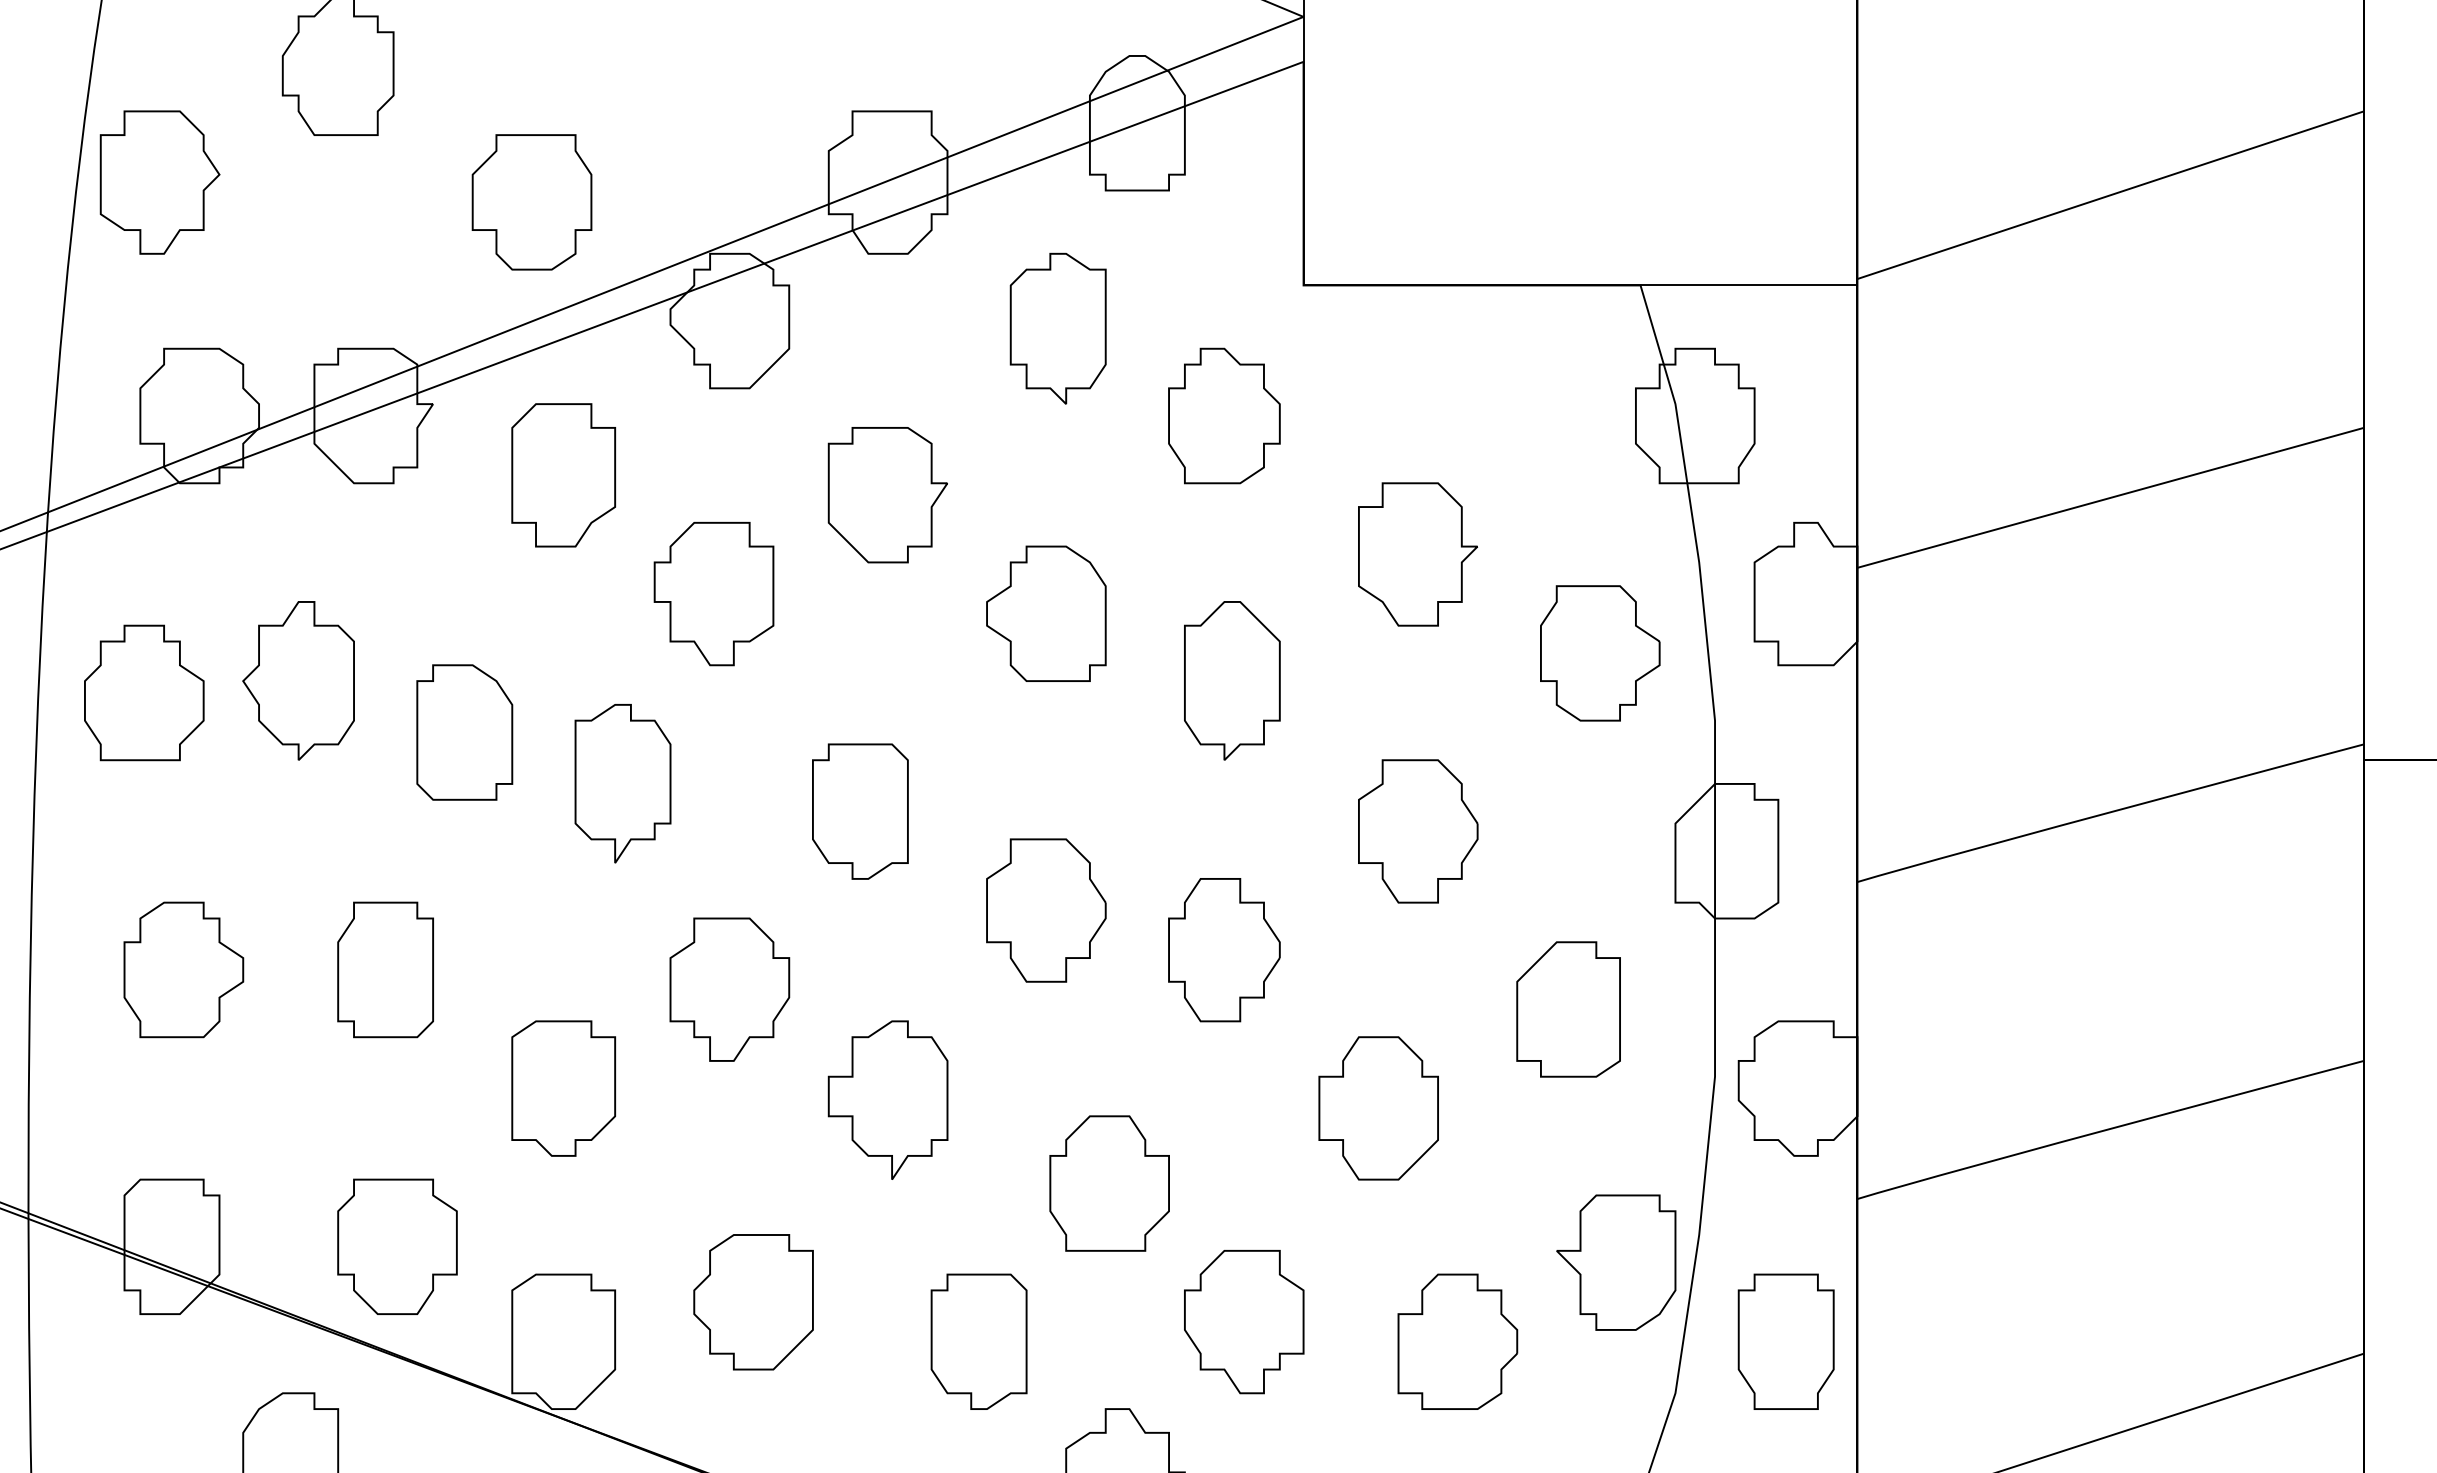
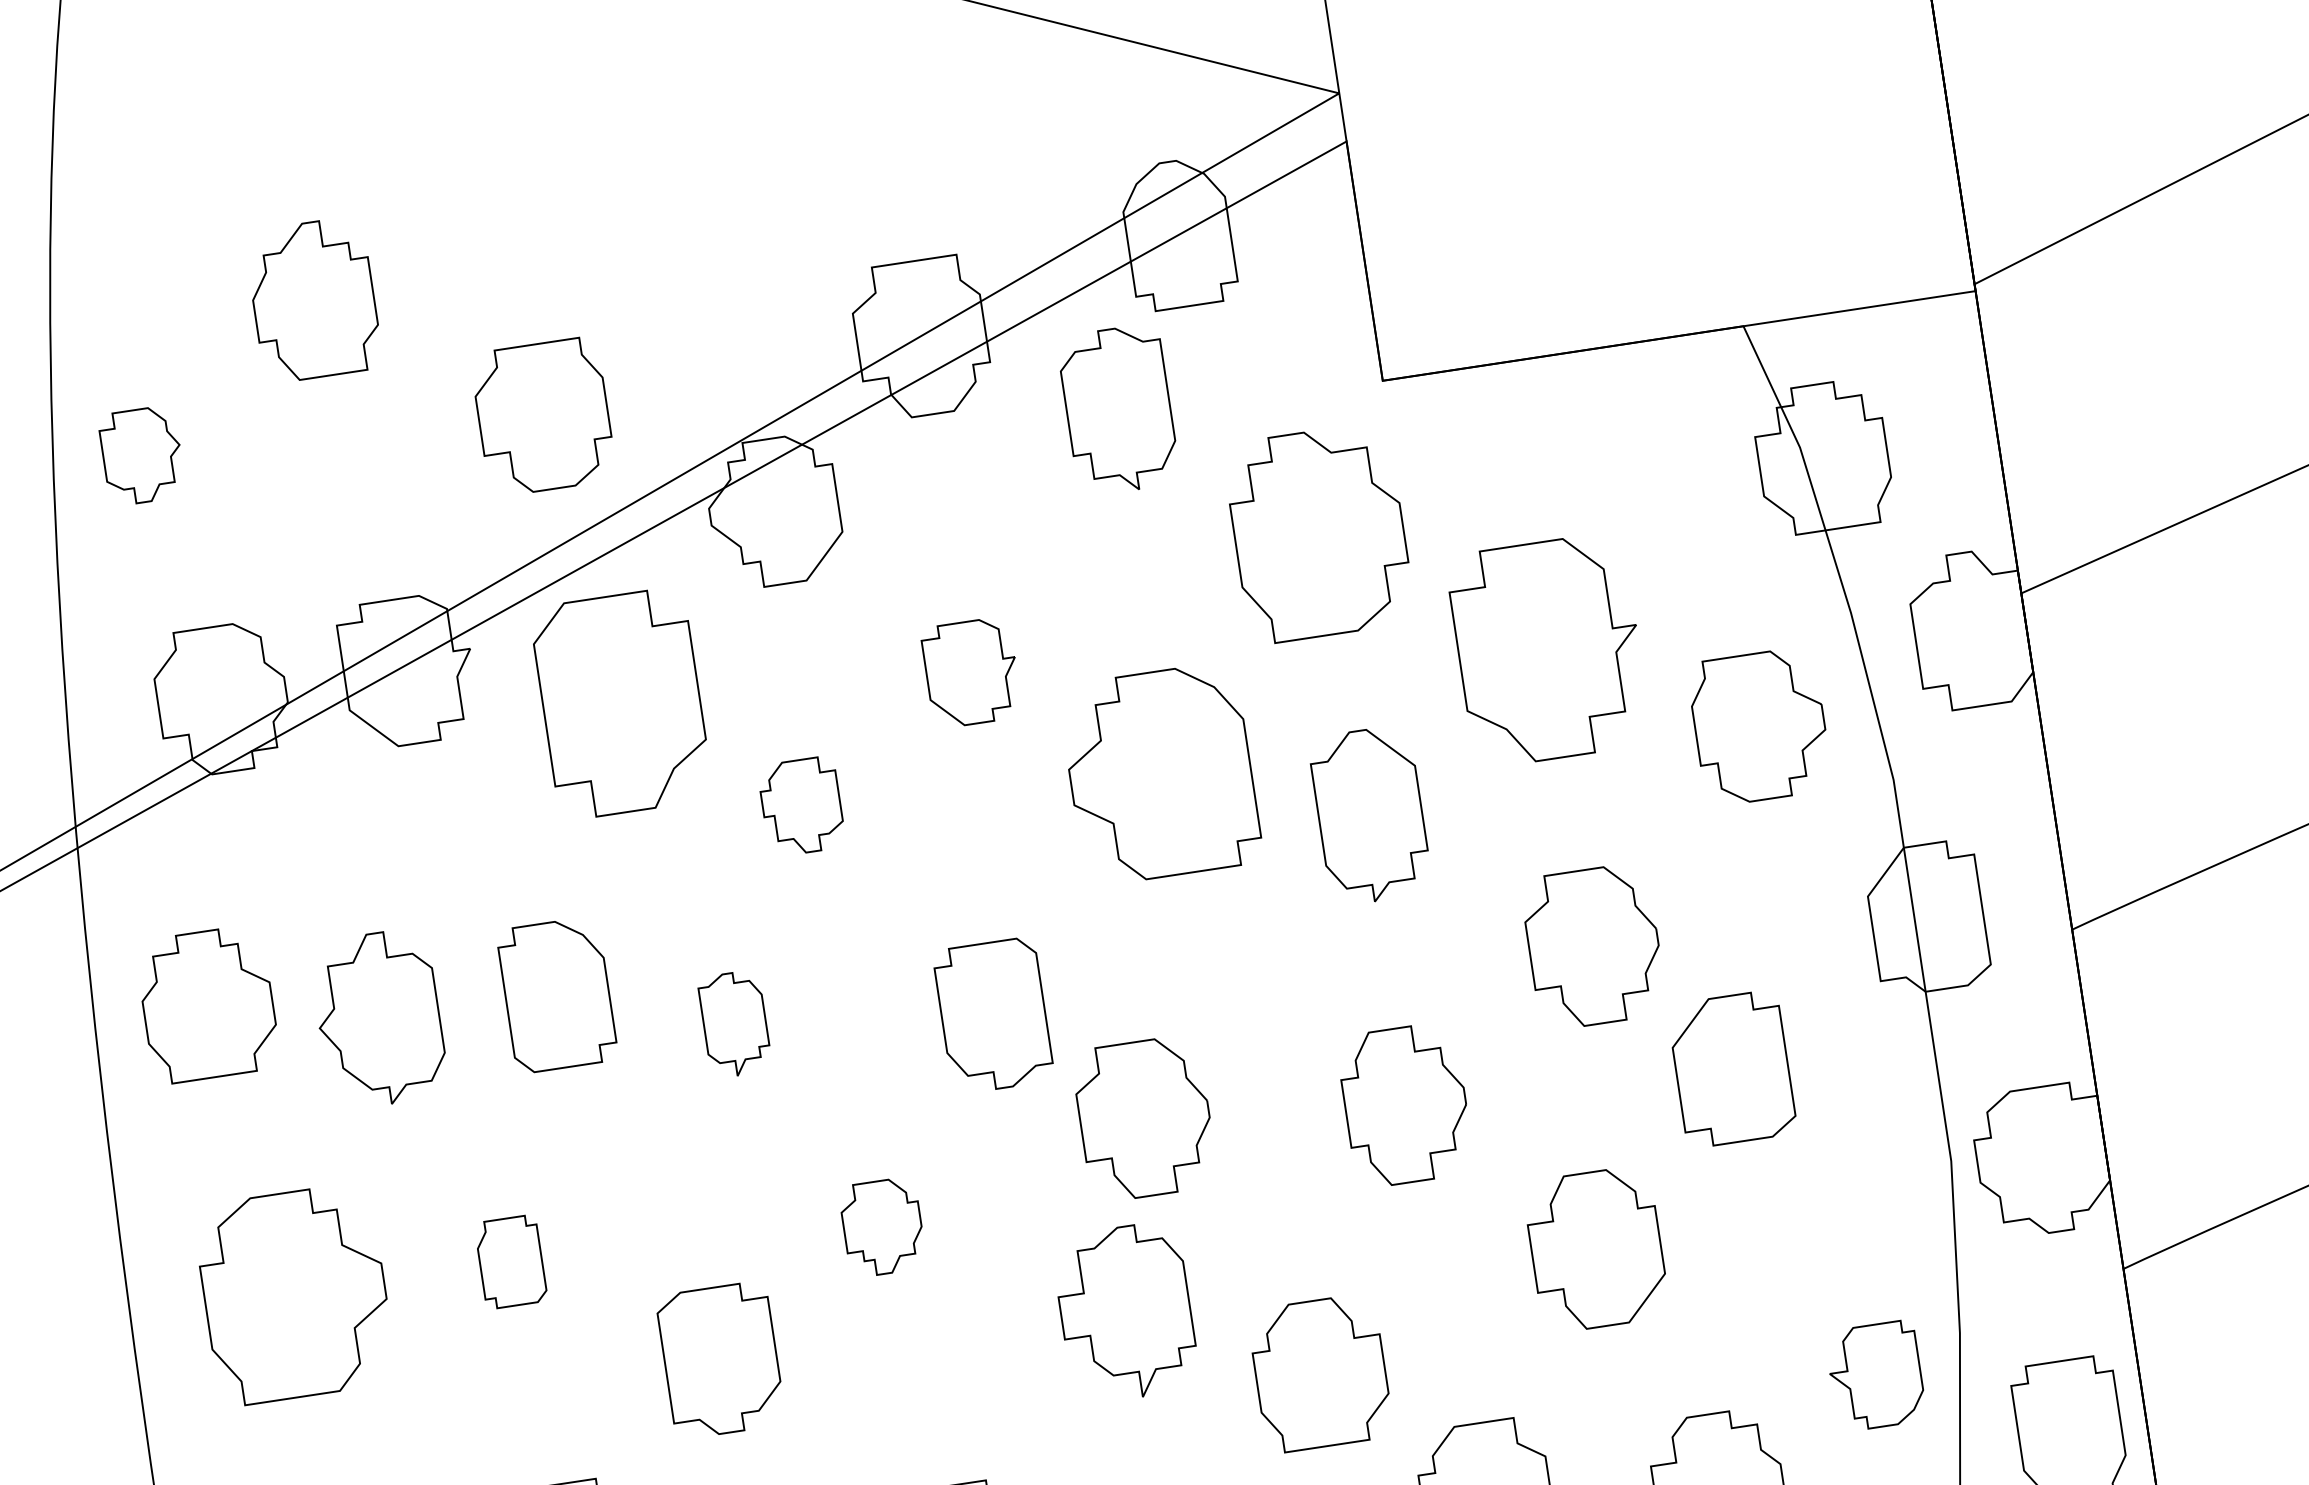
part: (159, 182) -> (141, 455), size x0.6
part: (1057, 328) -> (1117, 409), moved
part: (1224, 415) -> (1319, 532), size x1.4
part: (563, 475) -> (621, 704), size x1.4
part: (887, 495) -> (971, 672), size x0.7
part: (1417, 554) -> (1548, 650), size x1.4
part: (713, 593) -> (801, 806), size x0.6
part: (1046, 613) -> (1160, 773), size x1.4
part: (298, 680) -> (378, 1018), moved
part: (622, 783) -> (734, 1024), size x0.6
part: (1046, 910) -> (1145, 1118), moved
part: (183, 969) -> (294, 1294), size x1.4
part: (385, 969) -> (510, 1261), size x0.6
part: (729, 989) -> (882, 1227), size x0.6
part: (1568, 1009) -> (1732, 1069), moved
part: (887, 1099) -> (1125, 1312), moved
part: (1616, 1262) -> (1875, 1375), size x0.7

